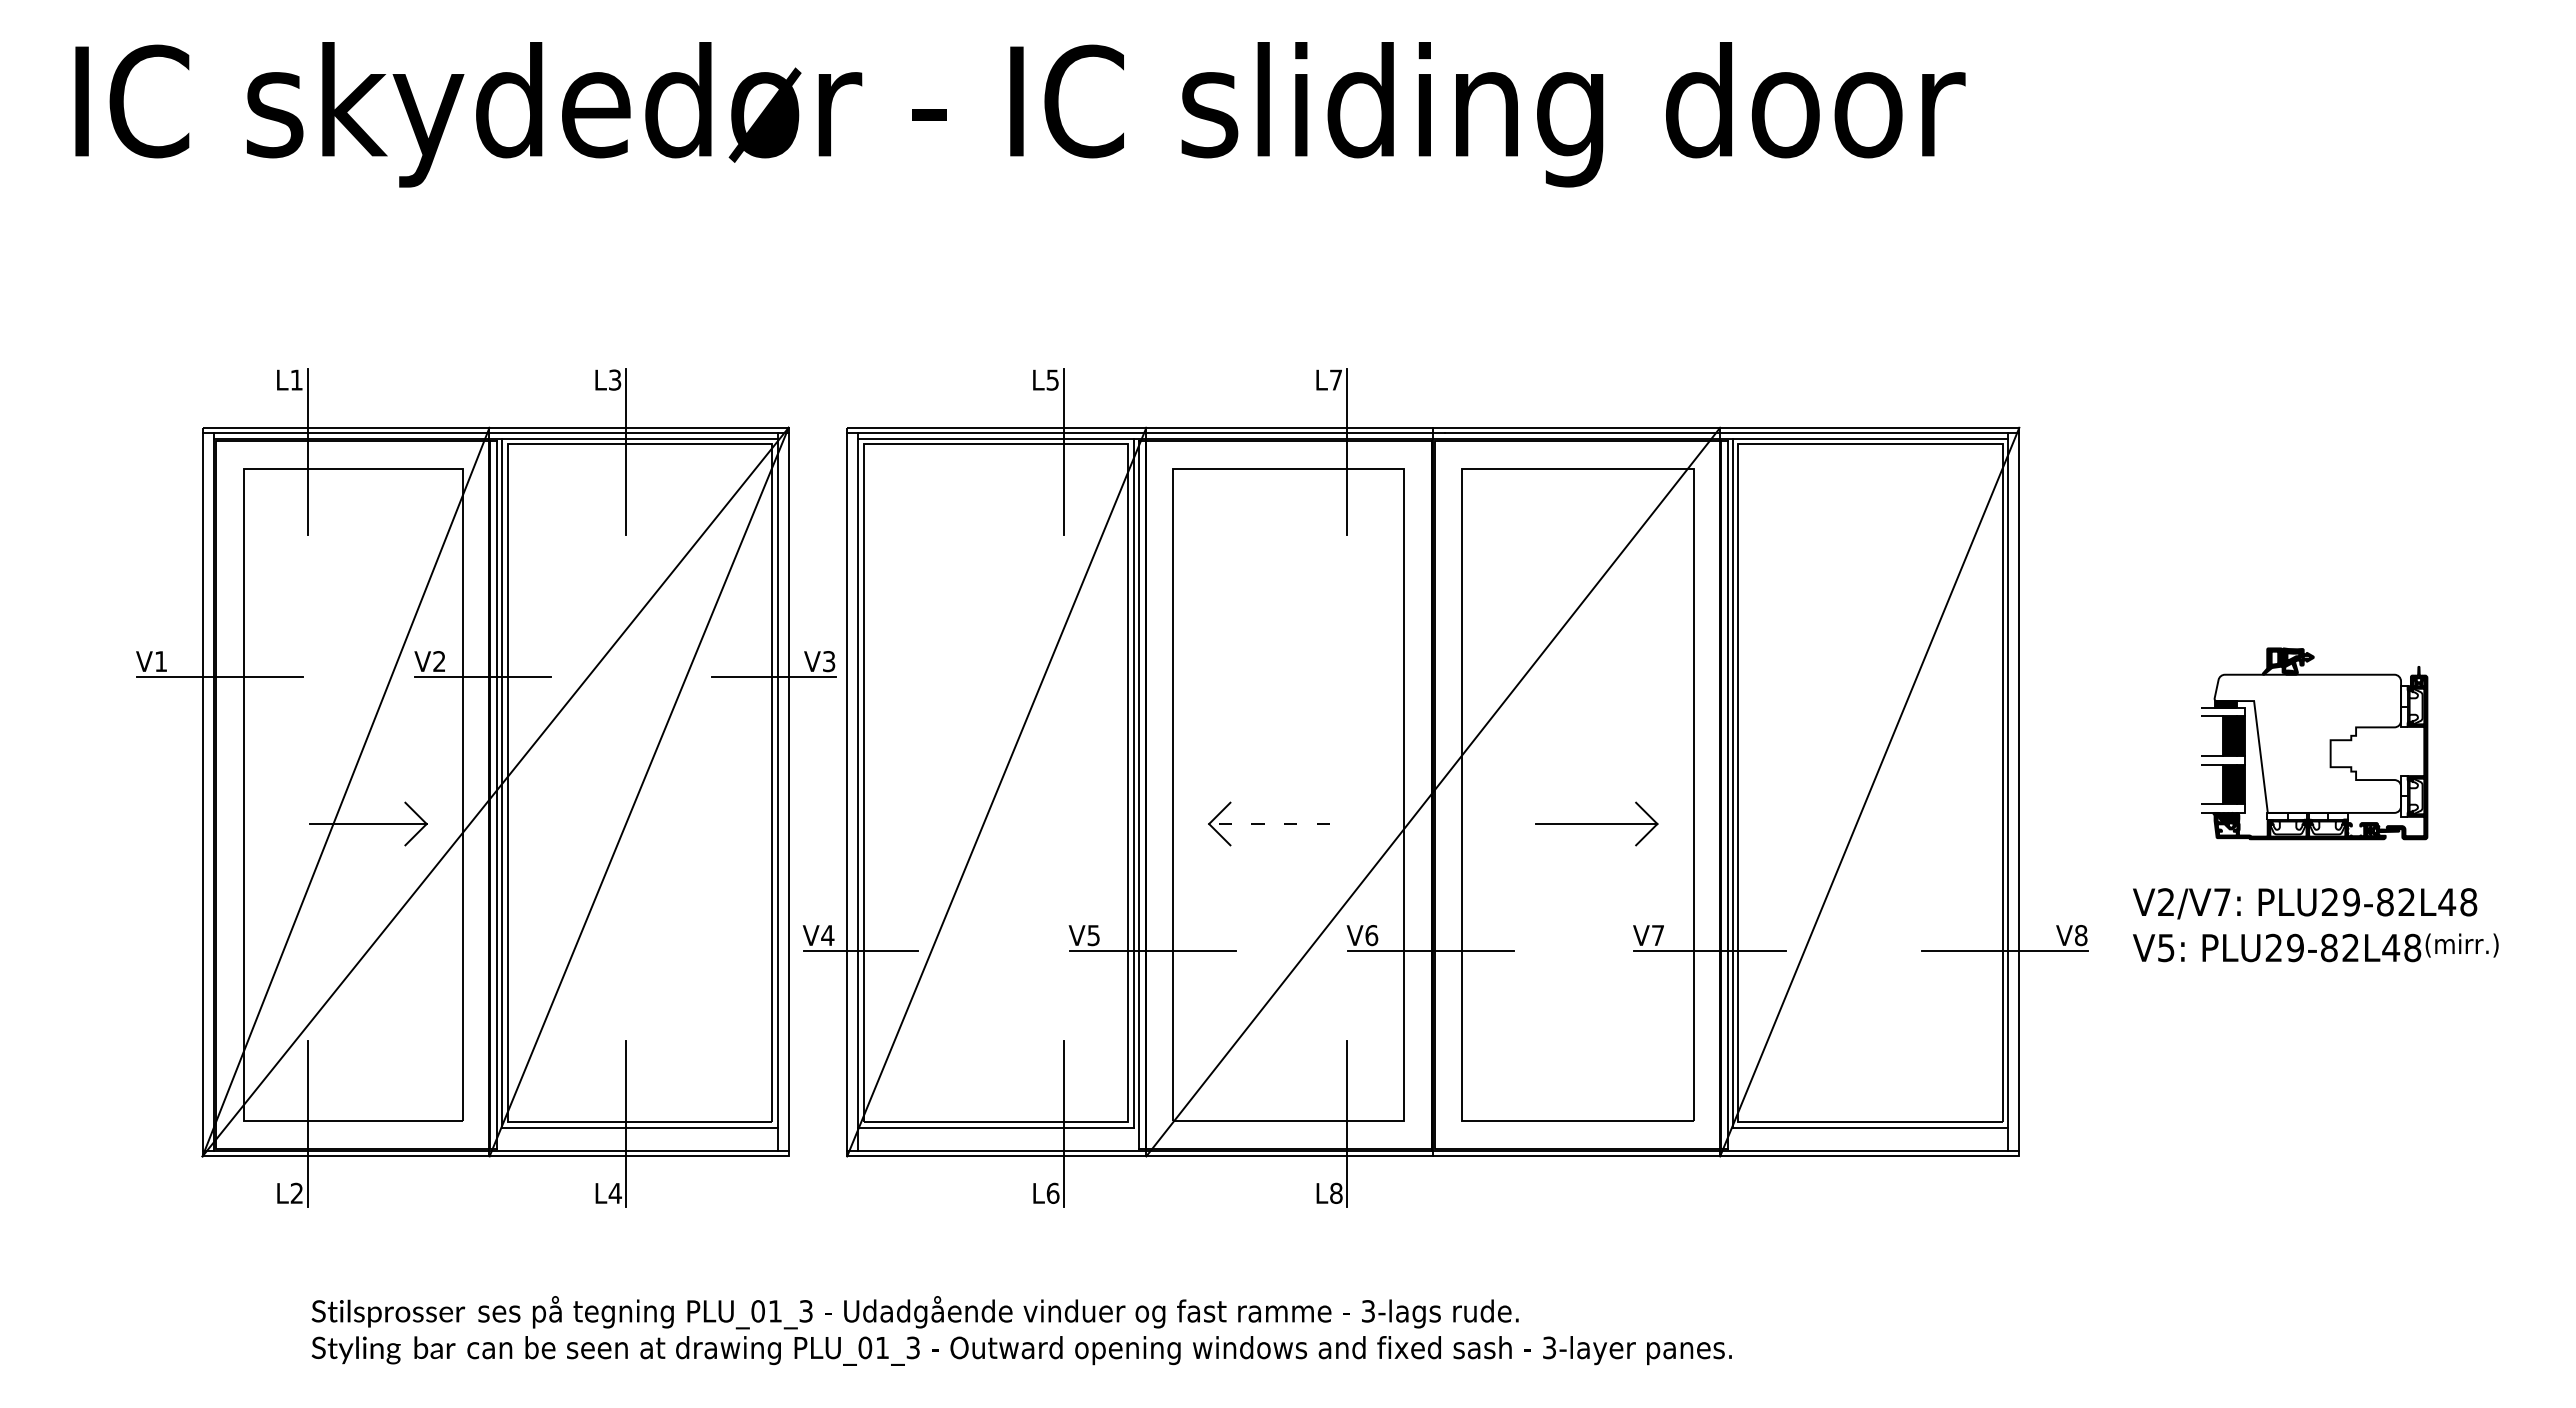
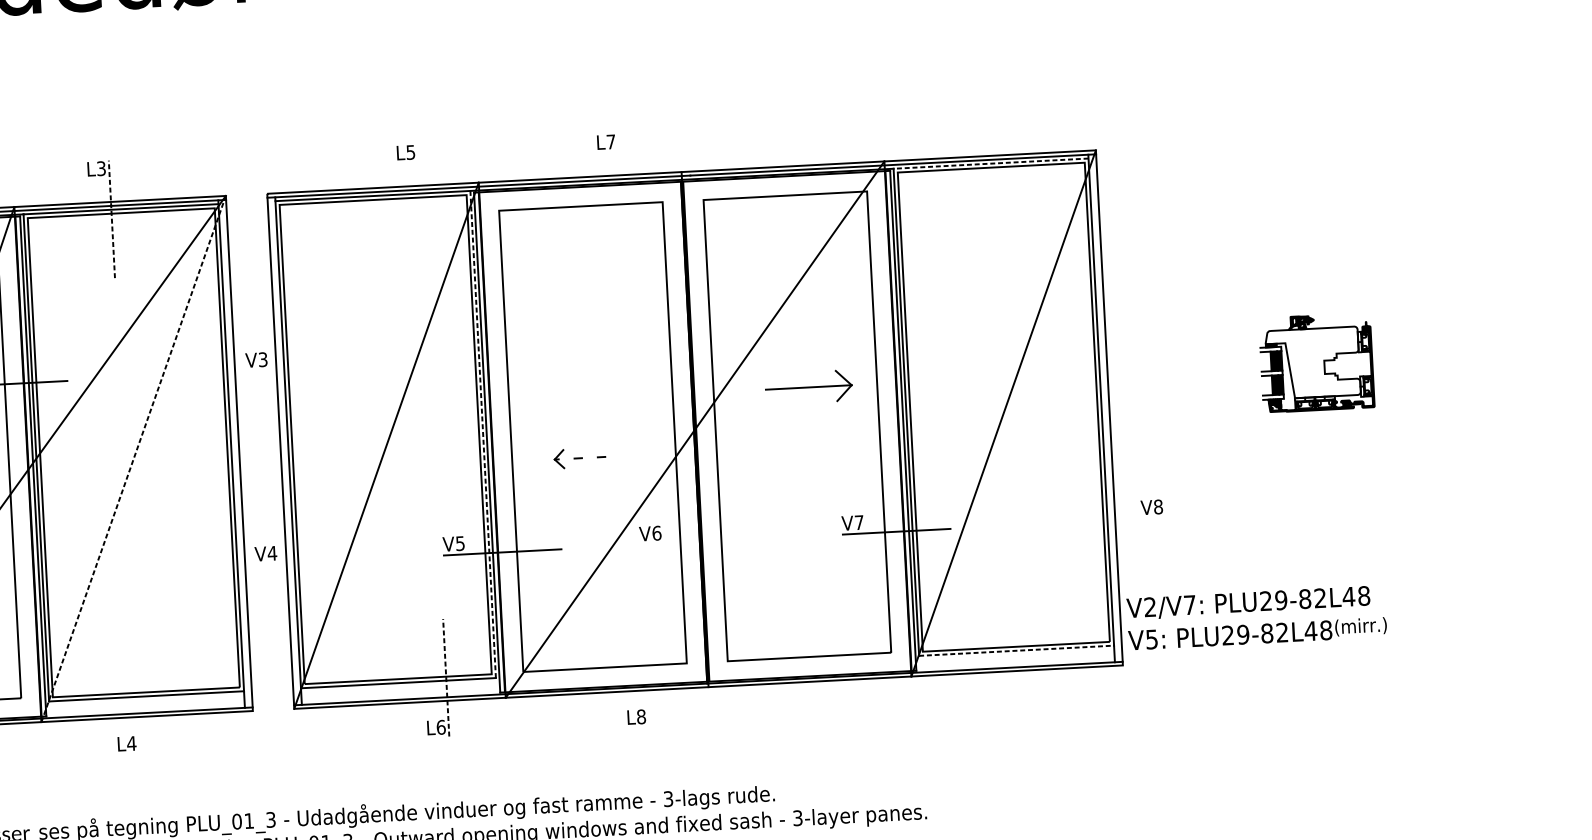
line: (1870, 438) -> (991, 163), solid -> dashed
line: (626, 451) -> (112, 218), solid -> dashed
line: (1063, 452) -> (421, 203), removed
line: (1347, 452) -> (621, 192), removed
line: (773, 677) -> (224, 373), removed
part: (2314, 743) -> (1316, 362), size x0.7
line: (1133, 783) -> (482, 434), solid -> dashed
line: (639, 792) -> (133, 459), solid -> dashed
part: (1268, 823) -> (579, 457), size x0.6
part: (1596, 823) -> (808, 387), moved
text: (2315, 925) -> (1256, 618), moved
line: (860, 951) -> (296, 563), removed
line: (1430, 951) -> (699, 542), removed
line: (2004, 951) -> (1104, 521), removed
line: (626, 1123) -> (137, 693), removed
line: (1063, 1123) -> (445, 677), solid -> dashed
line: (1347, 1123) -> (646, 667), removed
line: (1870, 1127) -> (1016, 650), solid -> dashed

